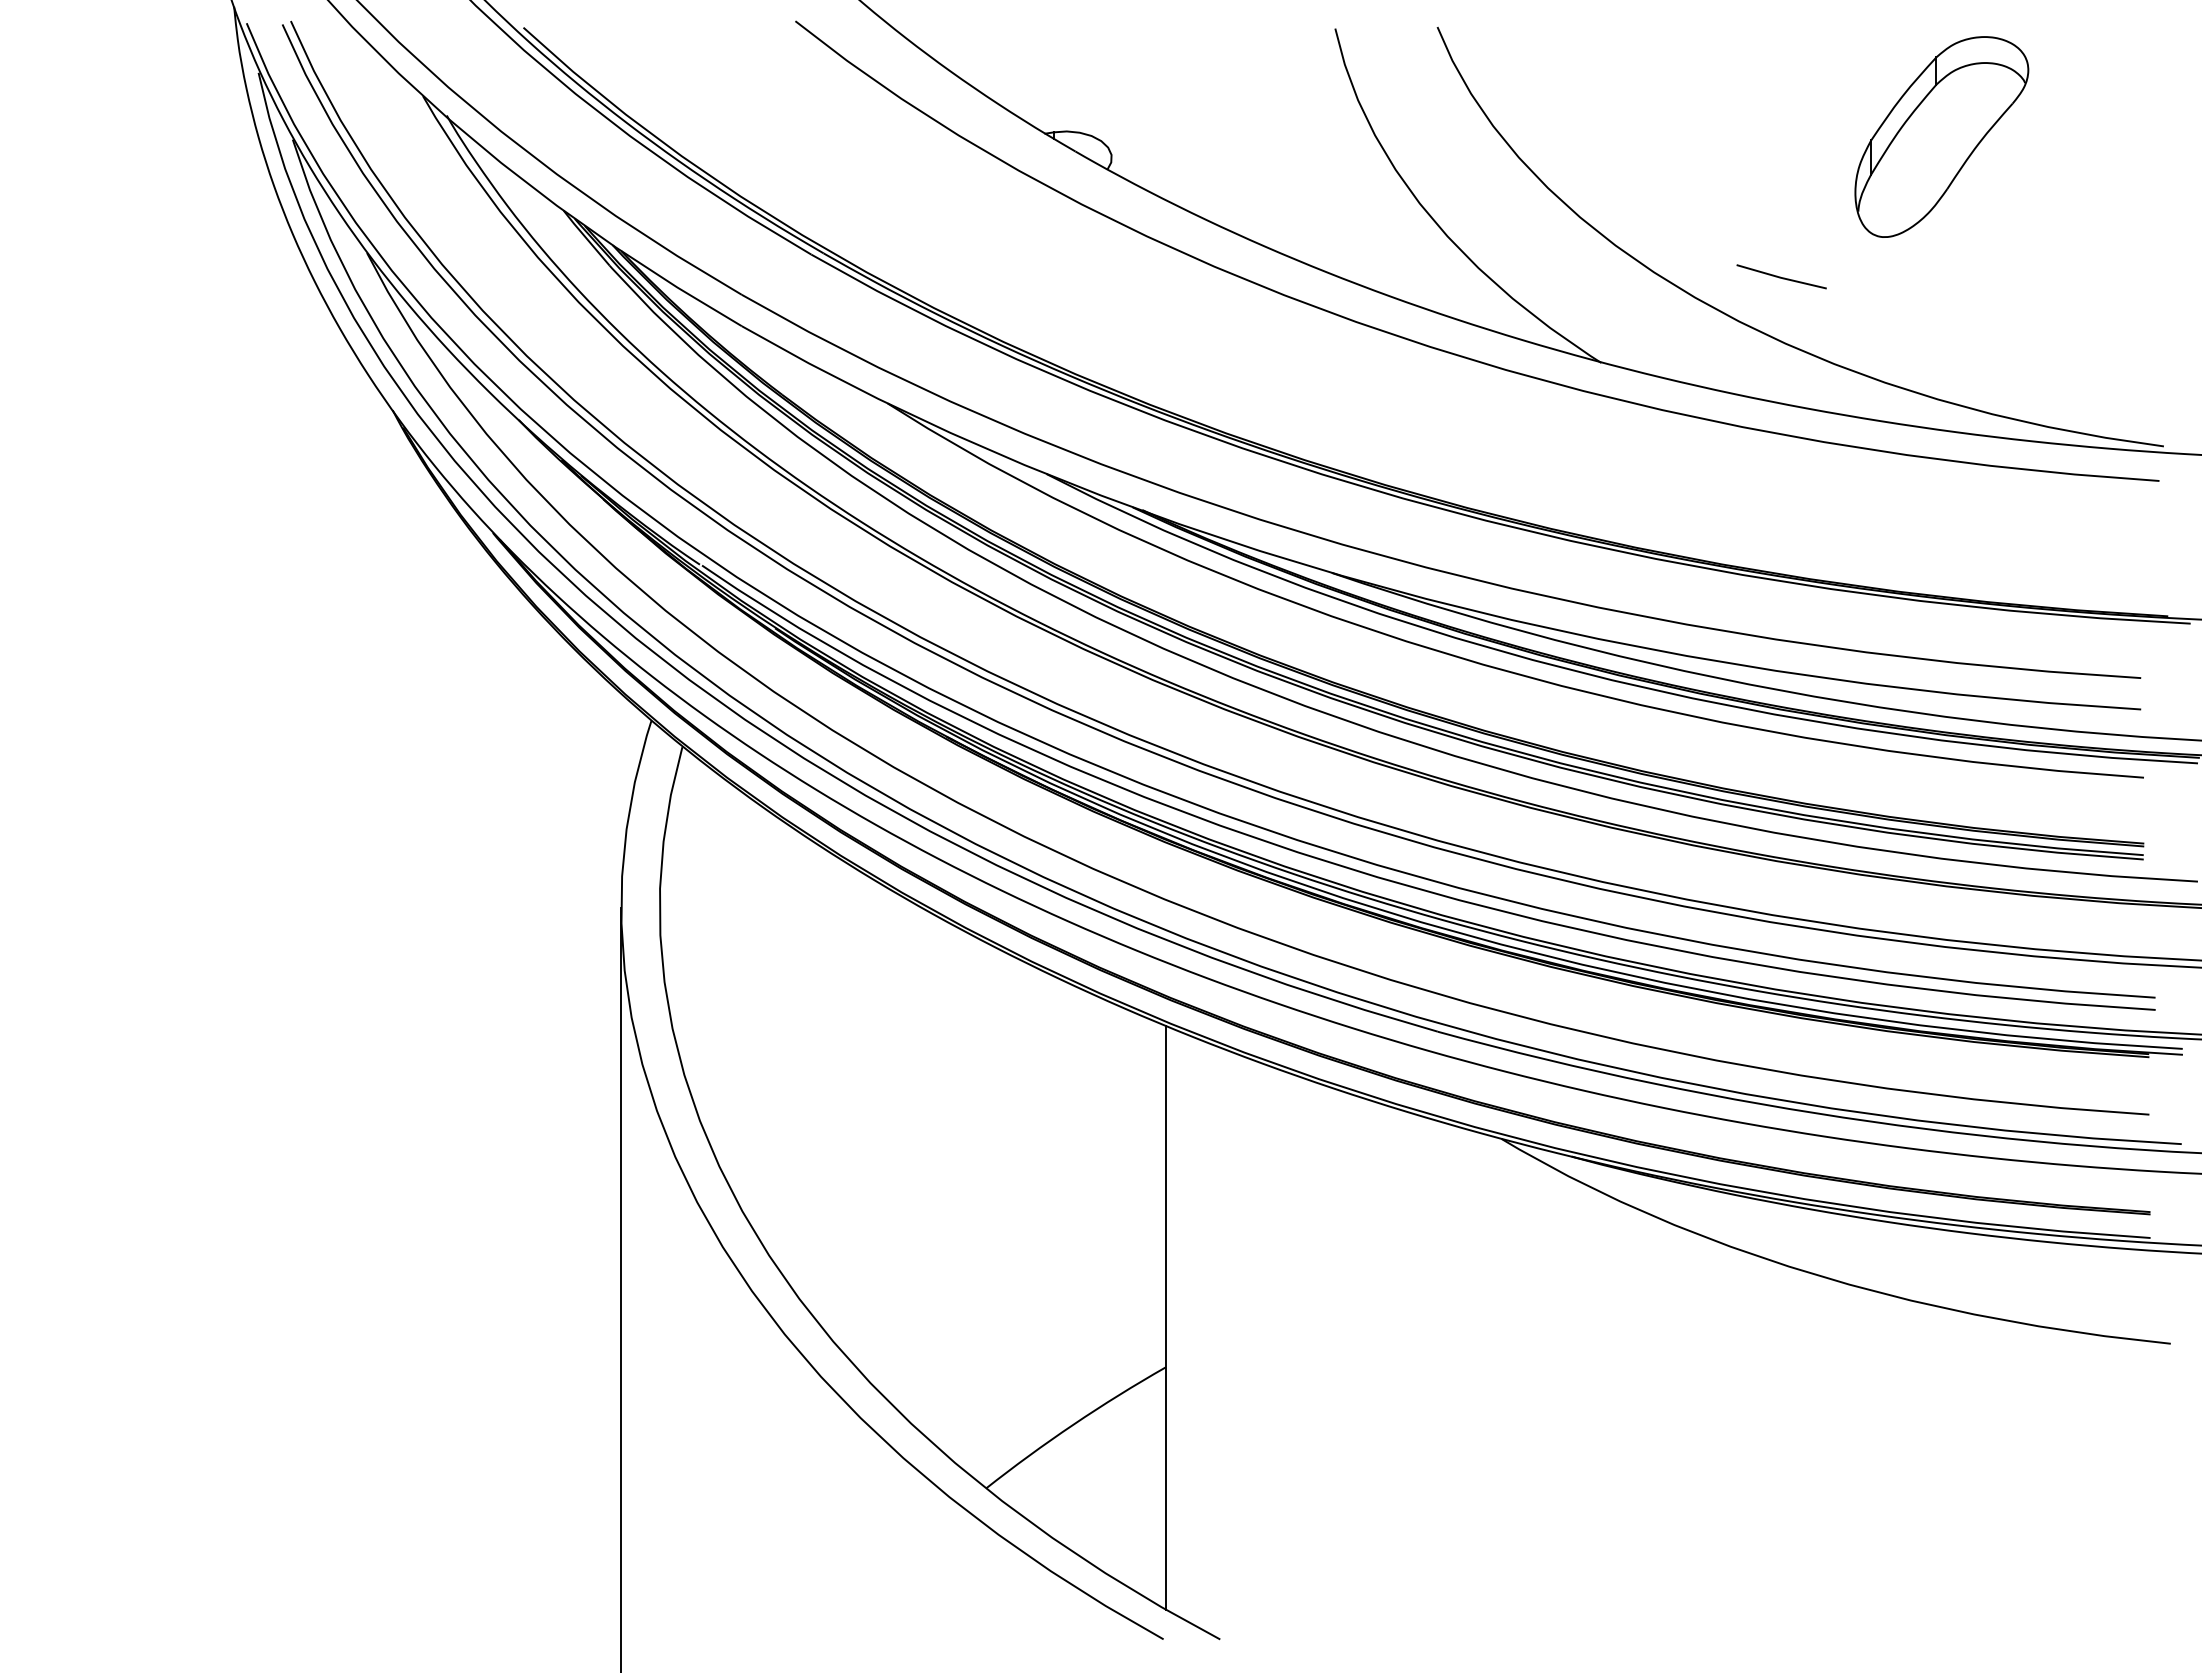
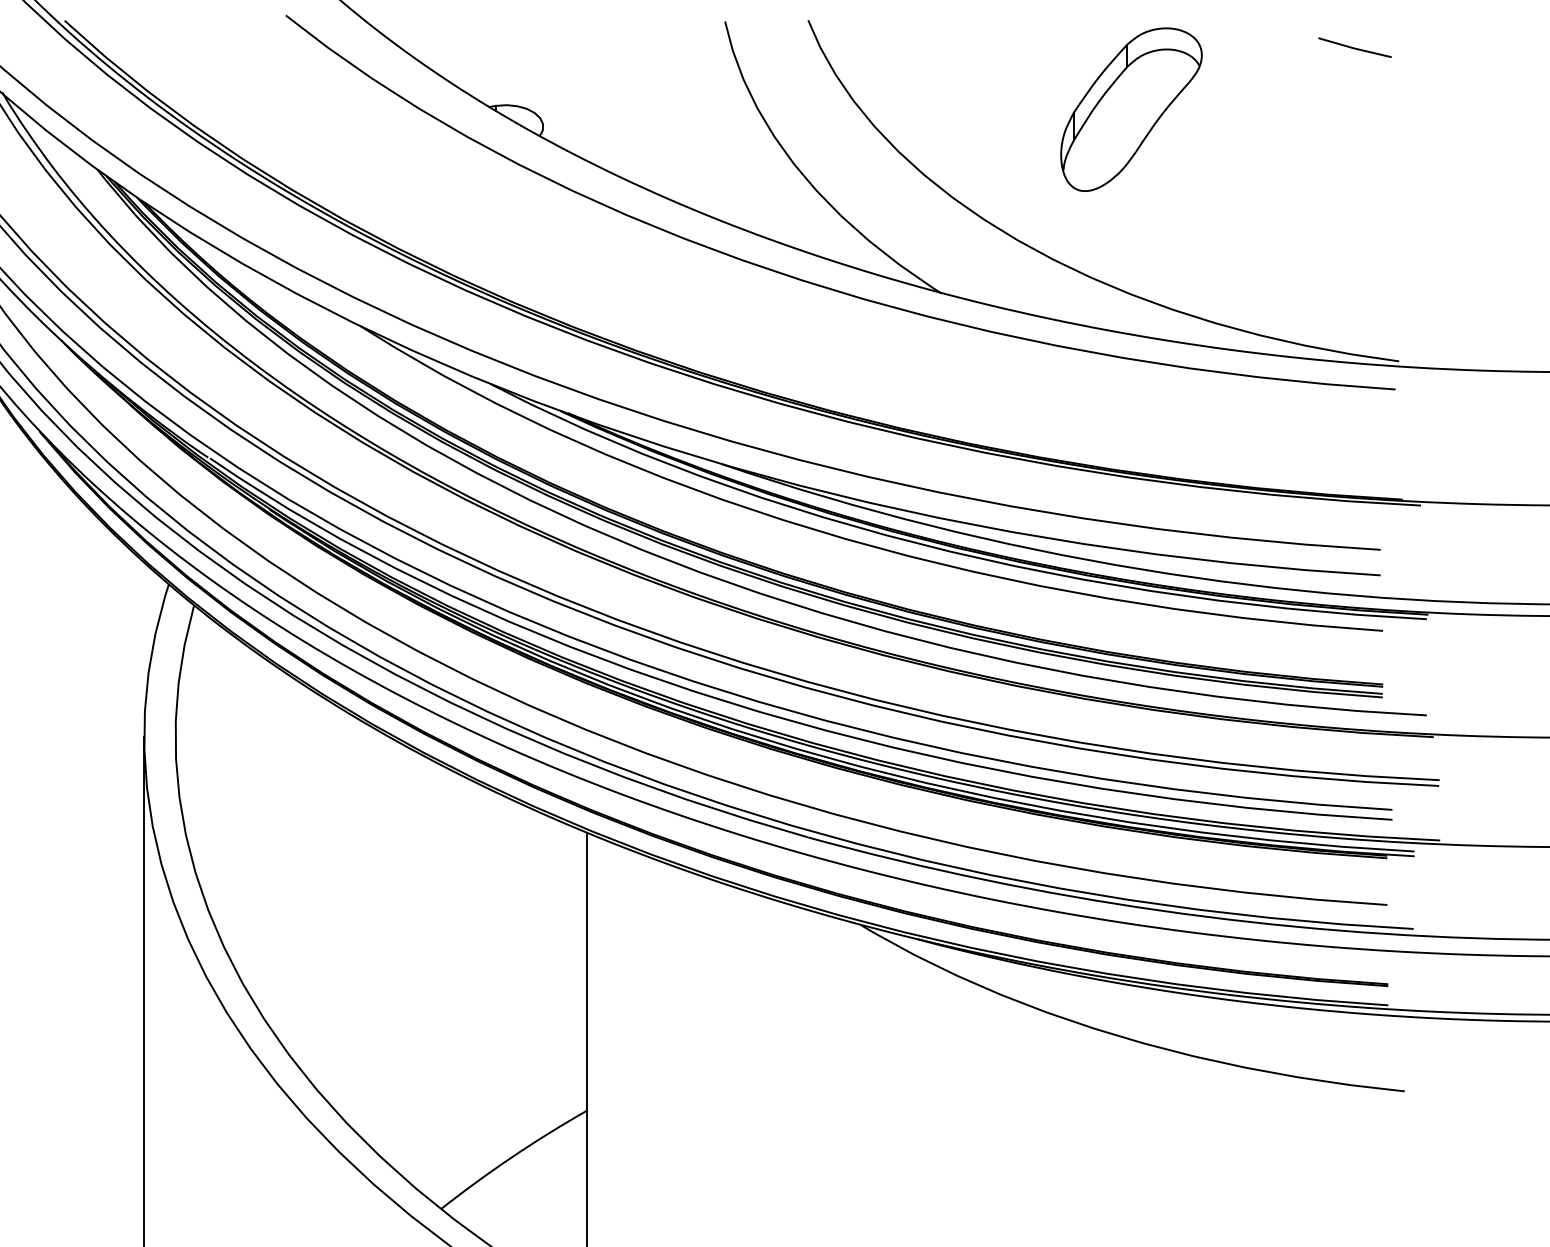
part: (1941, 136) -> (1131, 109), moved
line: (1780, 276) -> (1354, 47), moved

